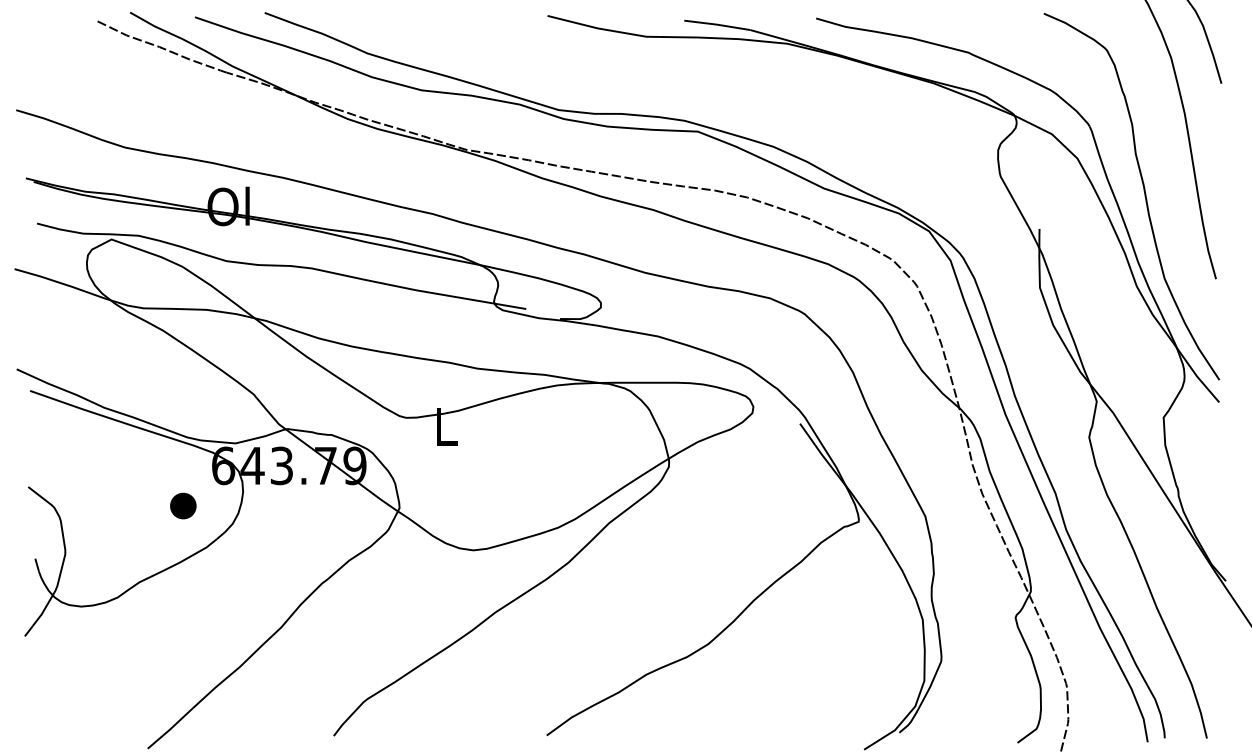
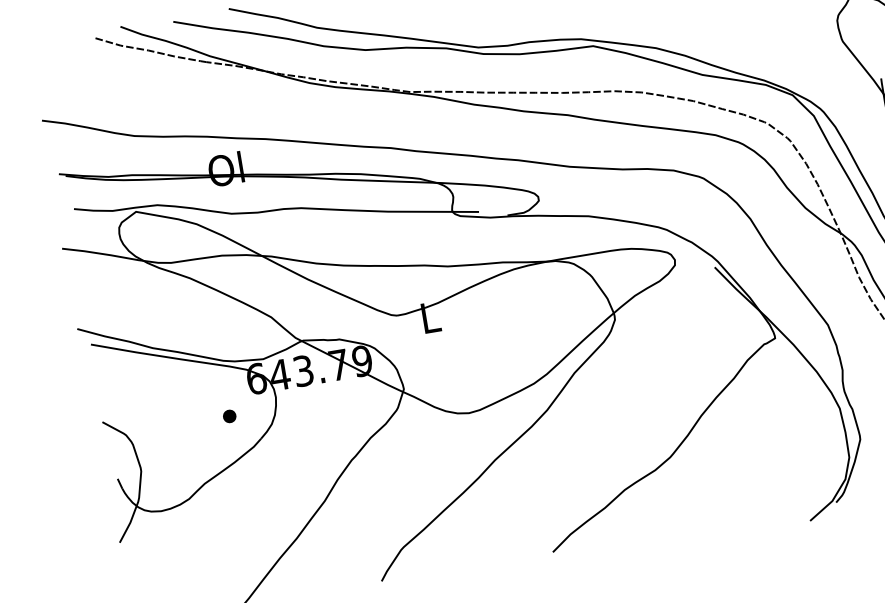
part: (183, 505) -> (229, 416), size x0.62

